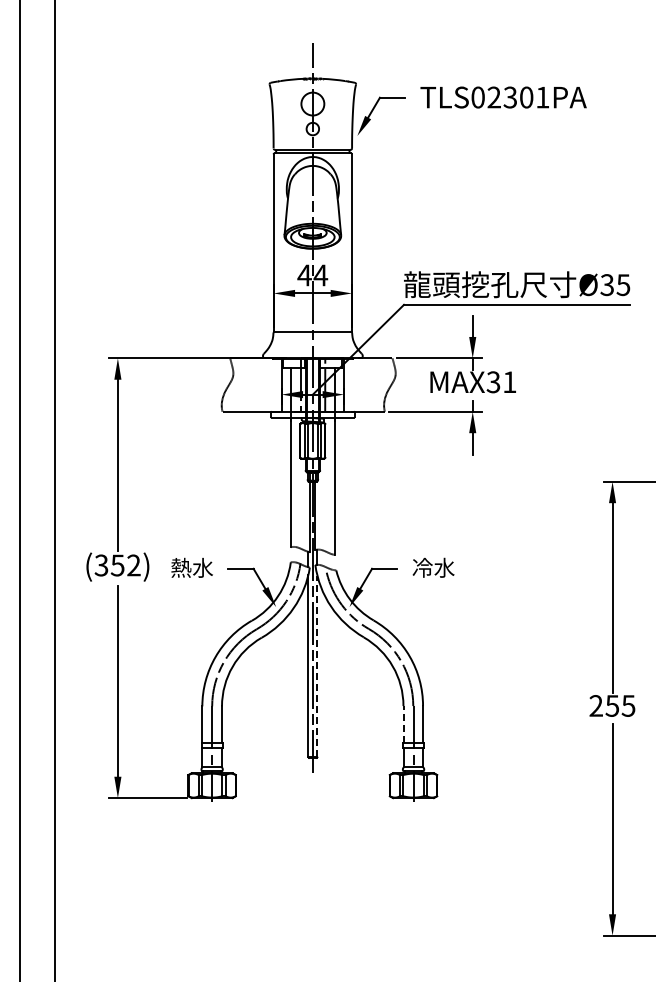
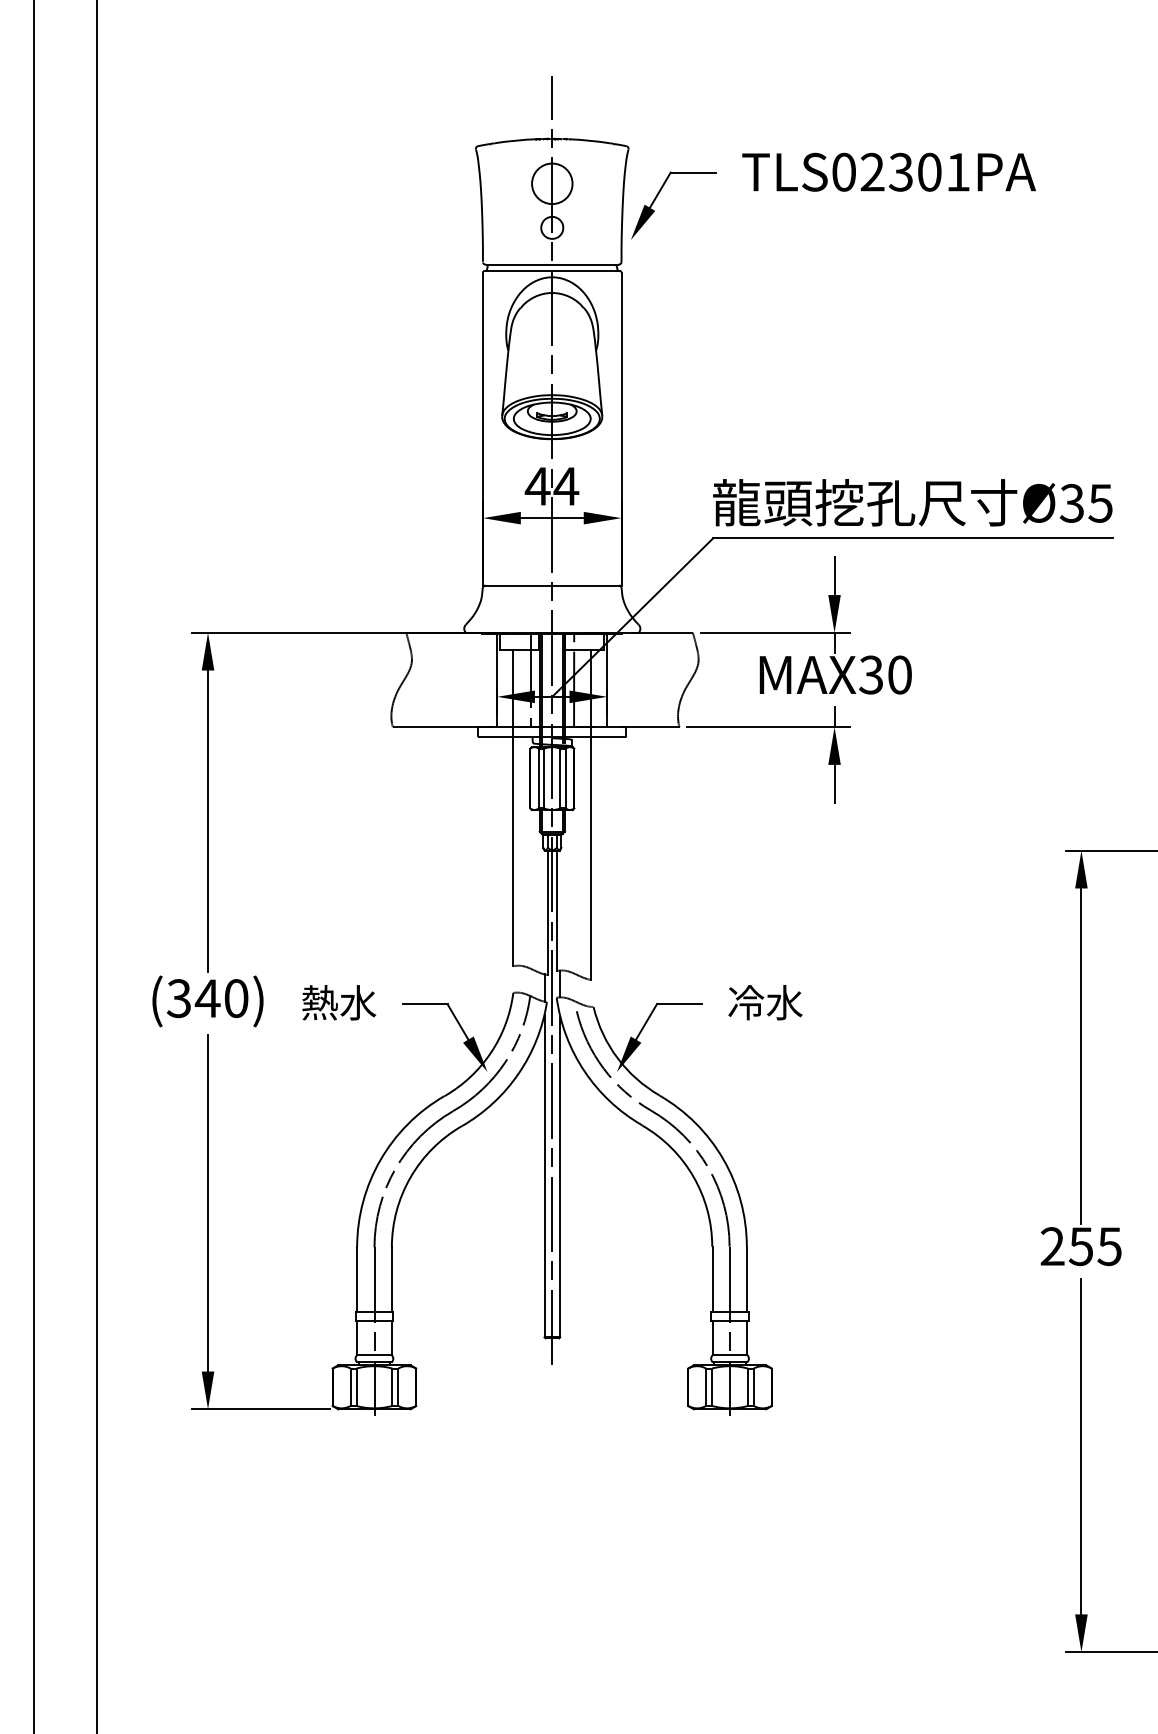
text: (509, 382) -> (899, 675), MAX31 -> MAX30
text: (125, 565) -> (221, 998), (352) -> (340)
line: (317, 666) -> (560, 1176), dashed -> solid
line: (403, 724) -> (712, 1279), dashed -> solid

